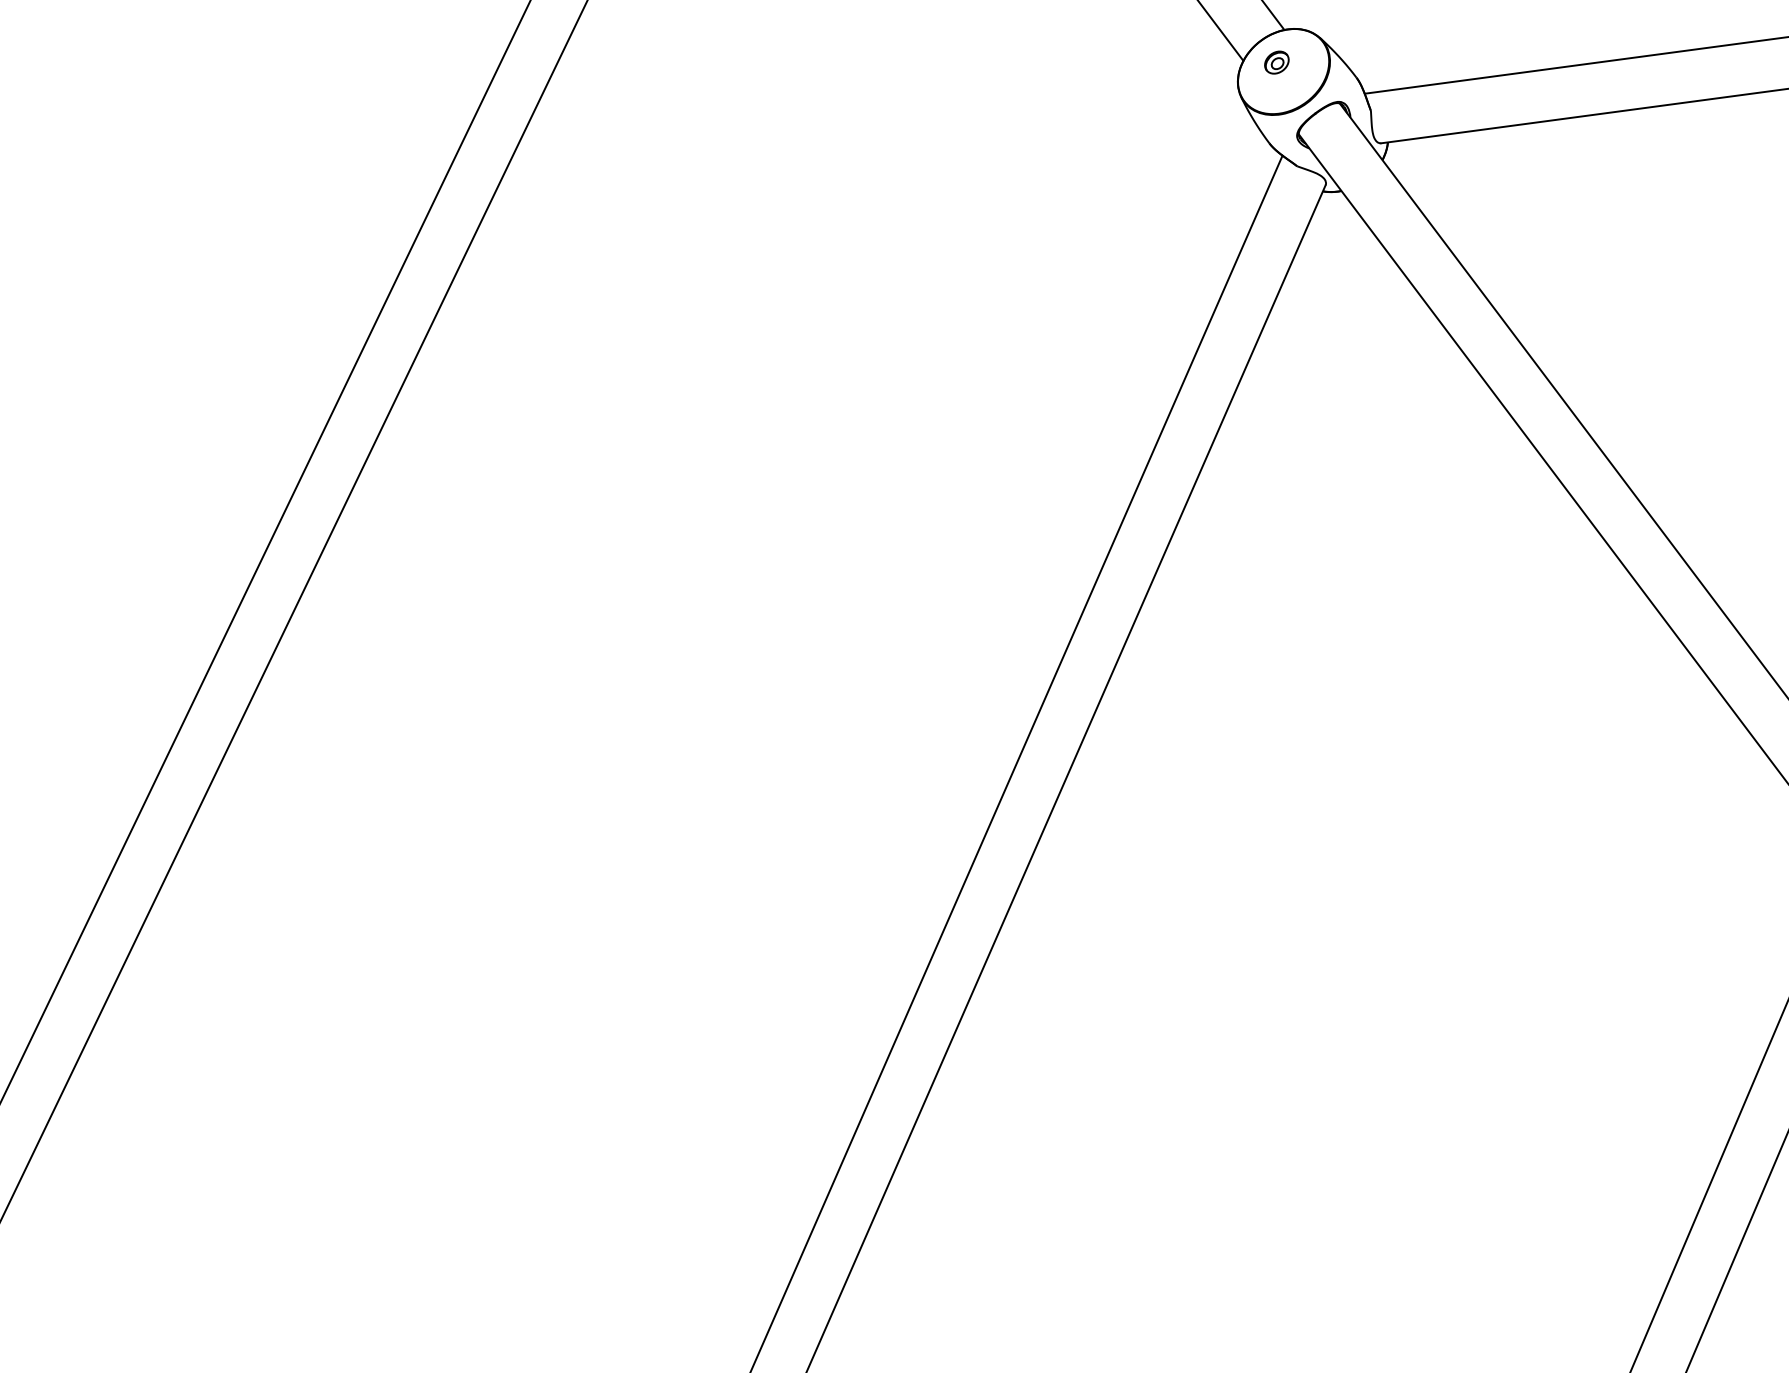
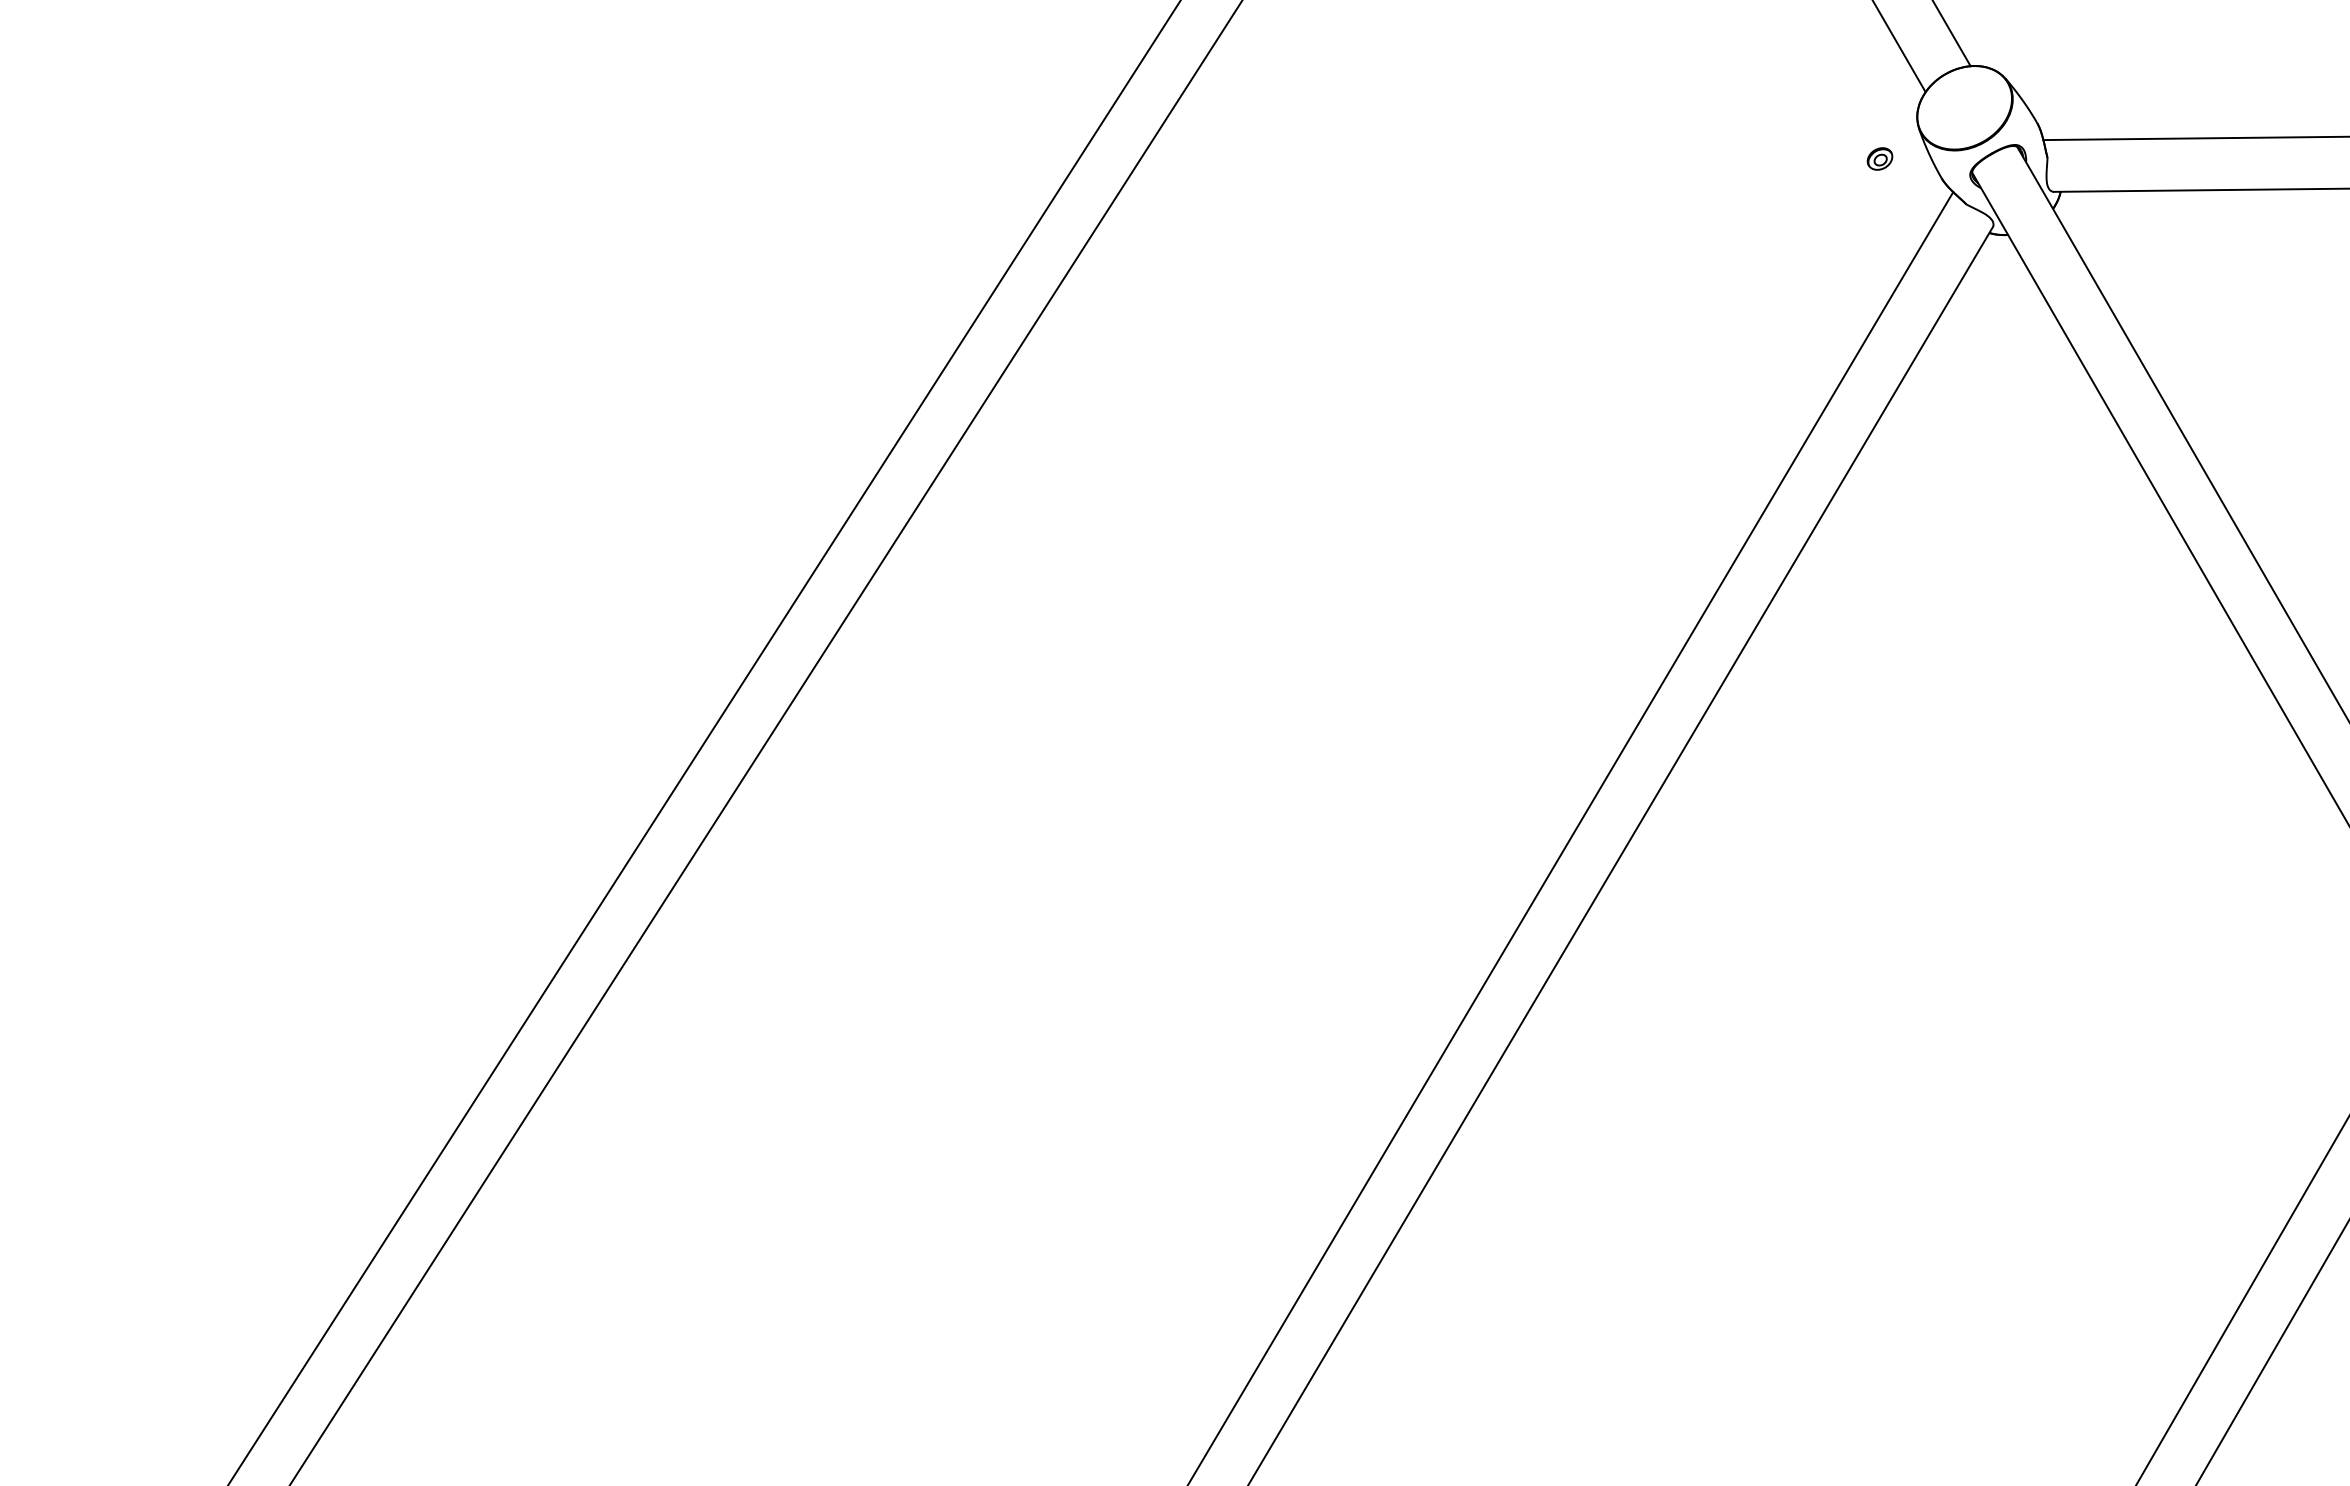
part: (1276, 62) -> (1879, 158), moved

